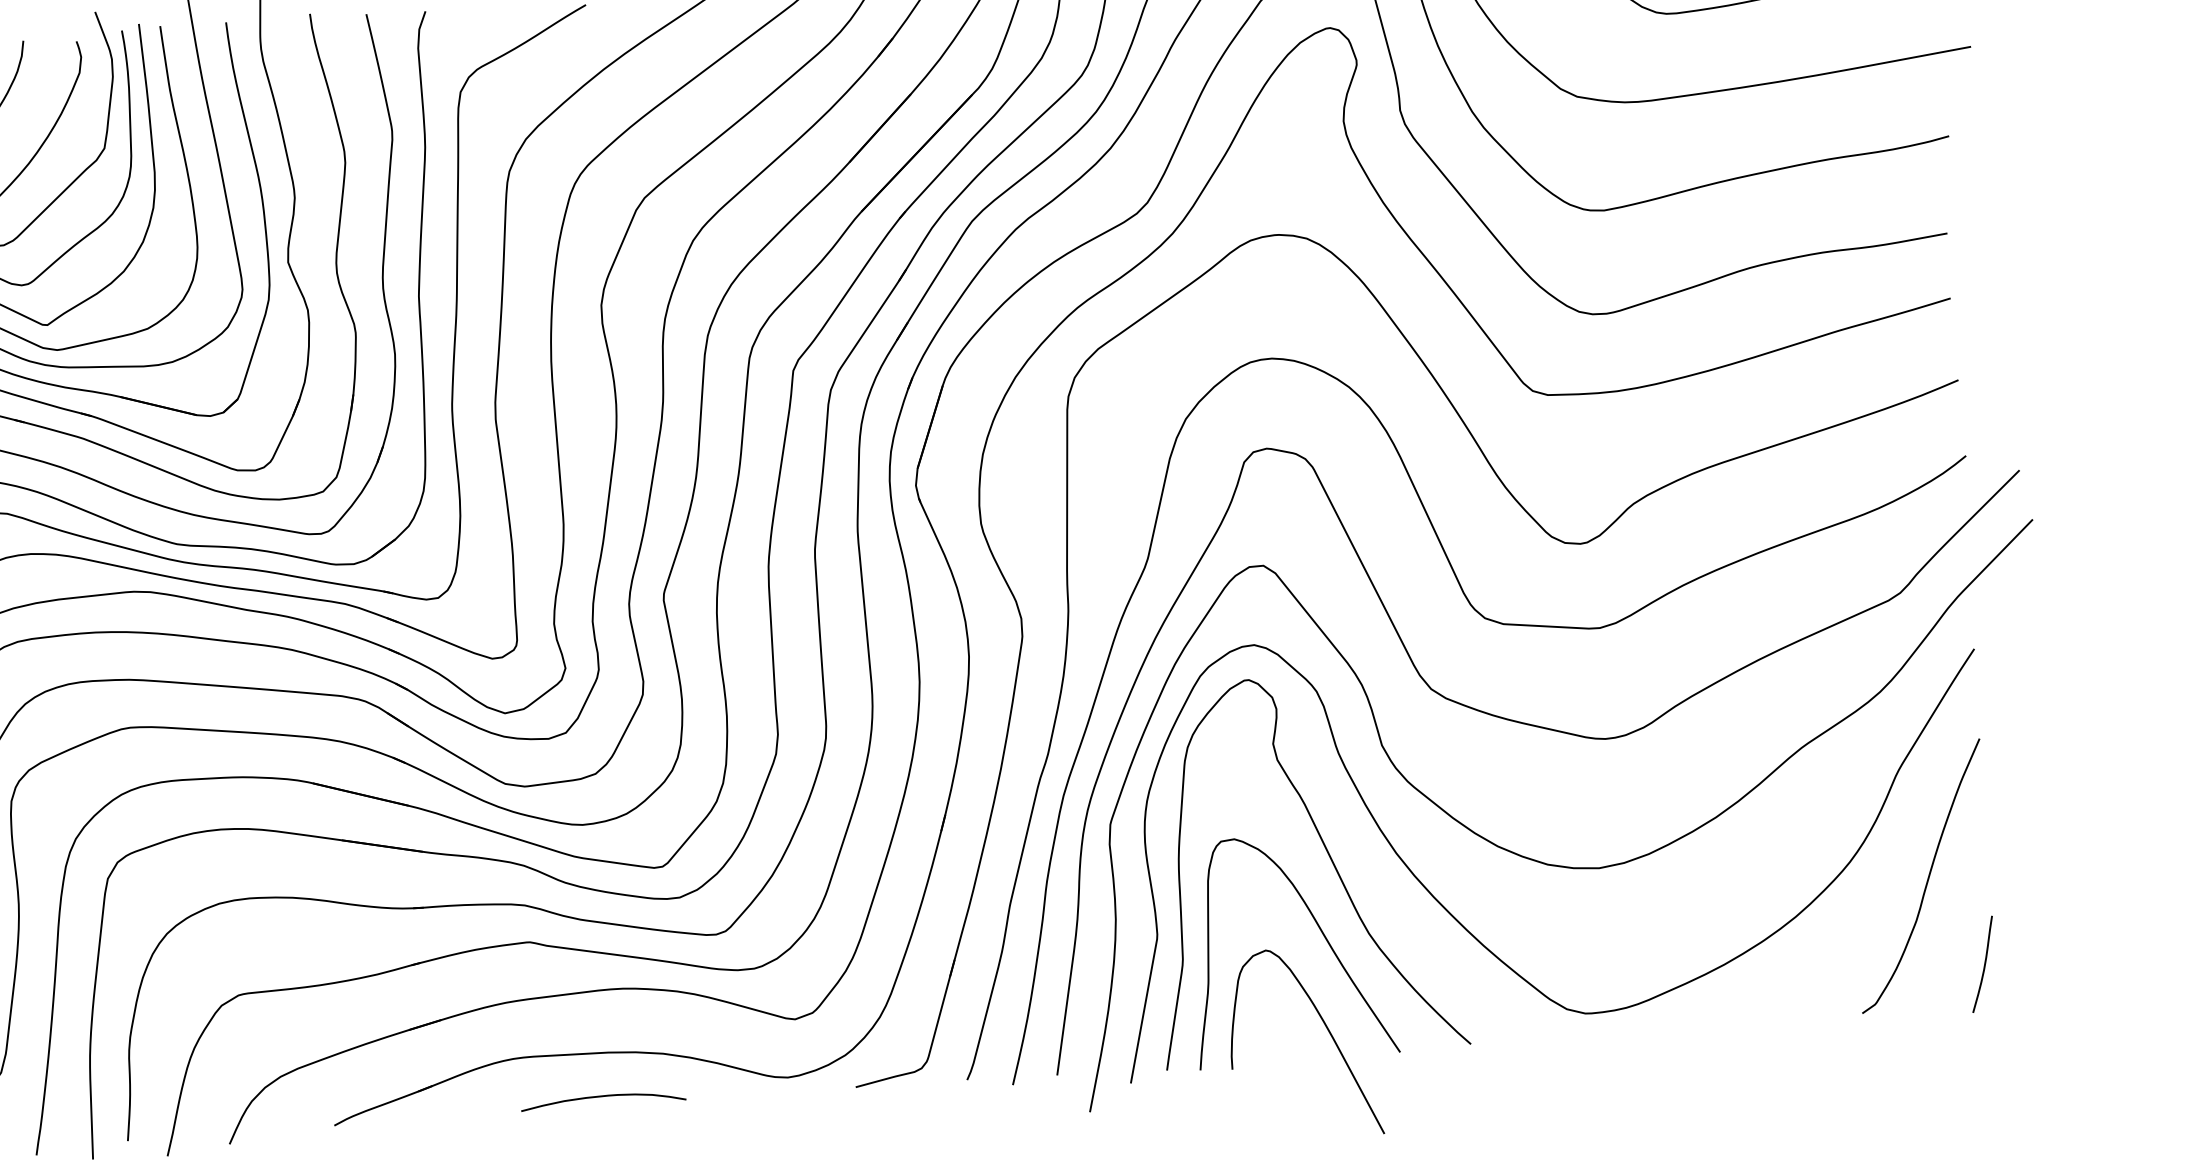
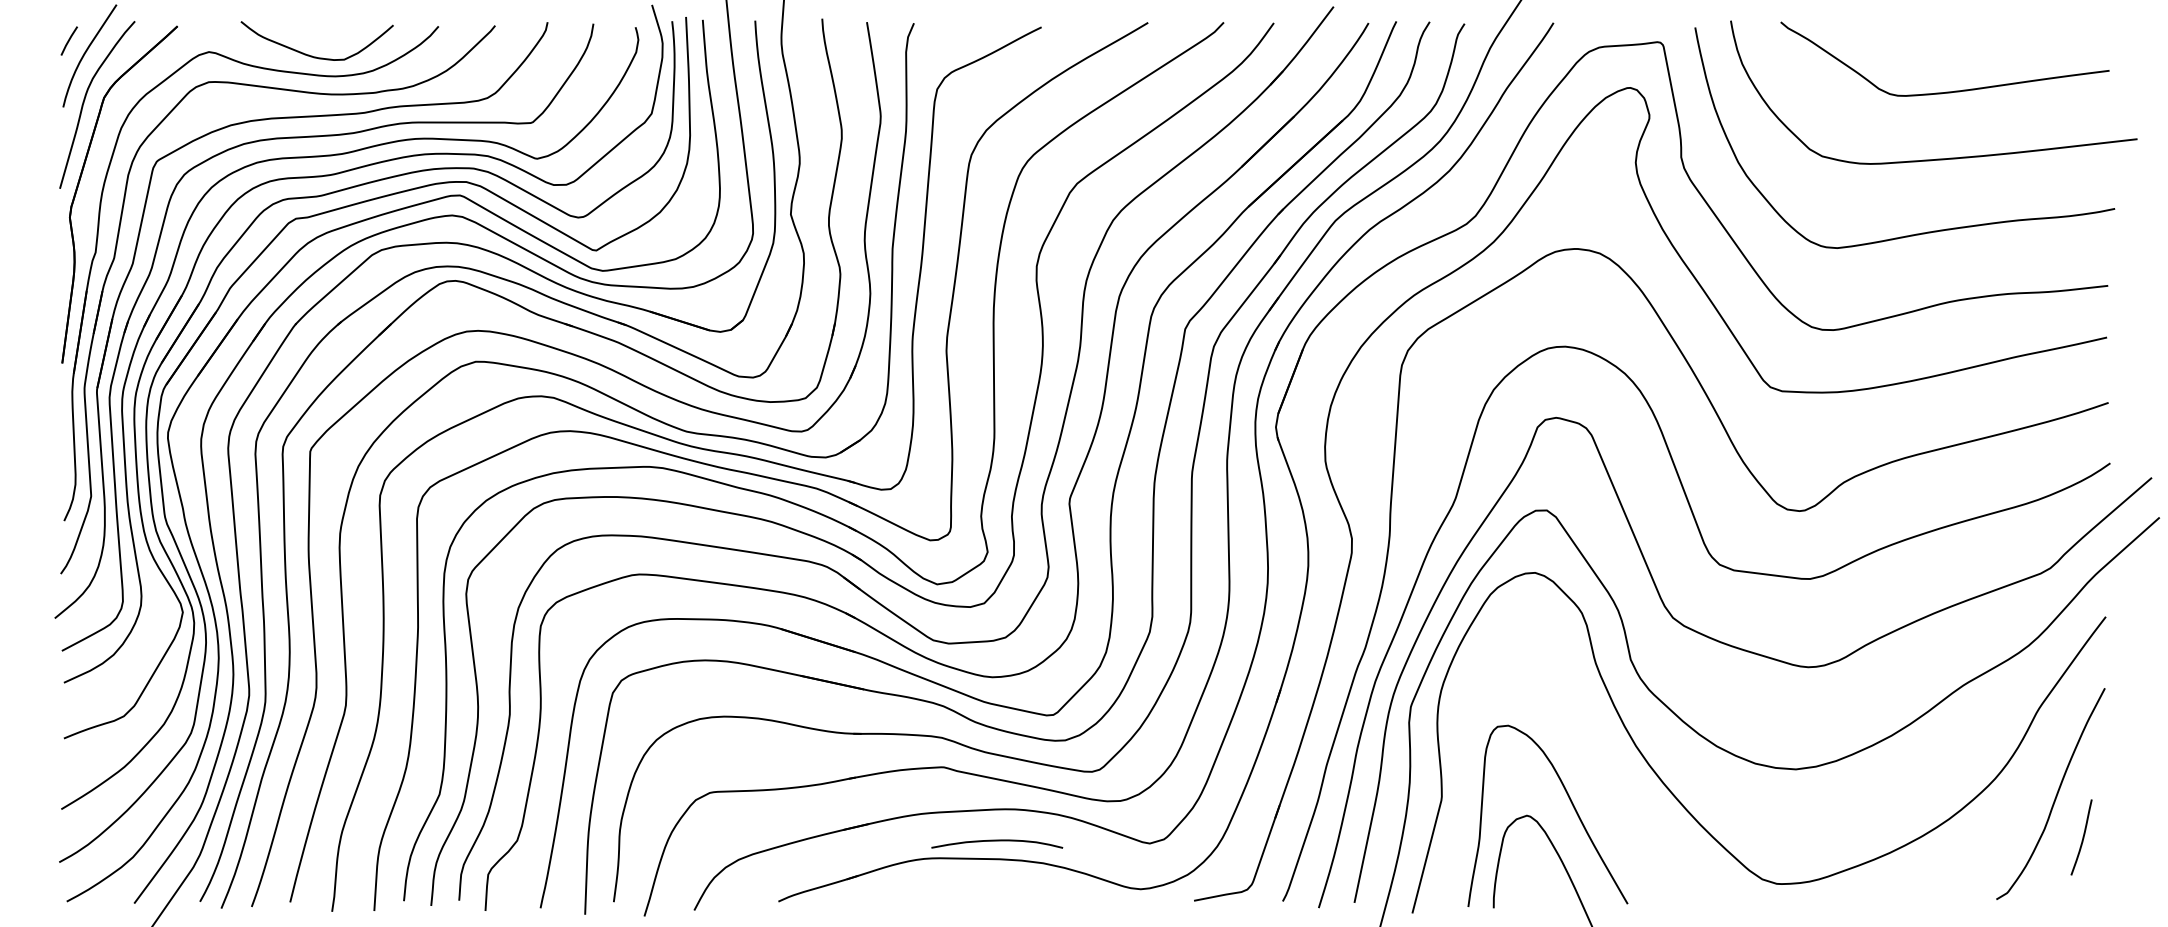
curve: (1329, 858) -> (1582, 746), removed
curve: (1983, 964) -> (2082, 837), moved
curve: (603, 1097) -> (997, 841), moved

